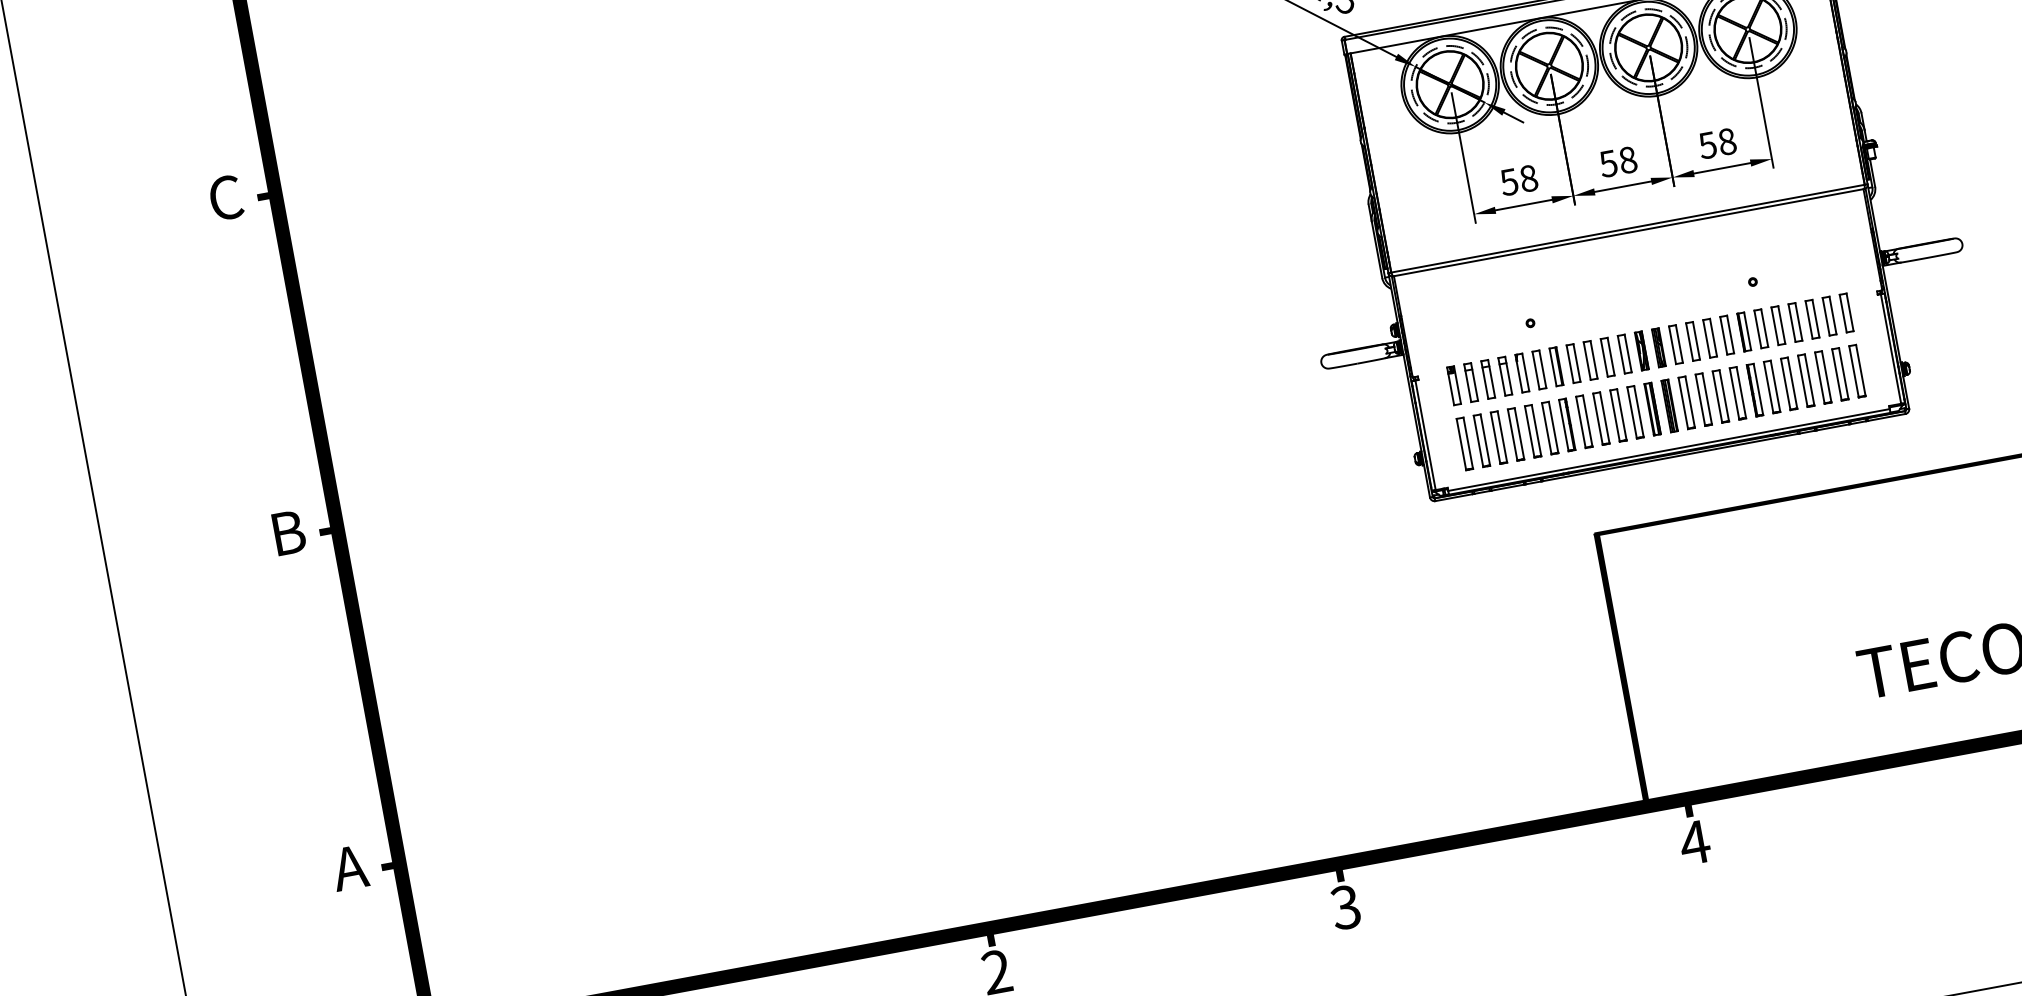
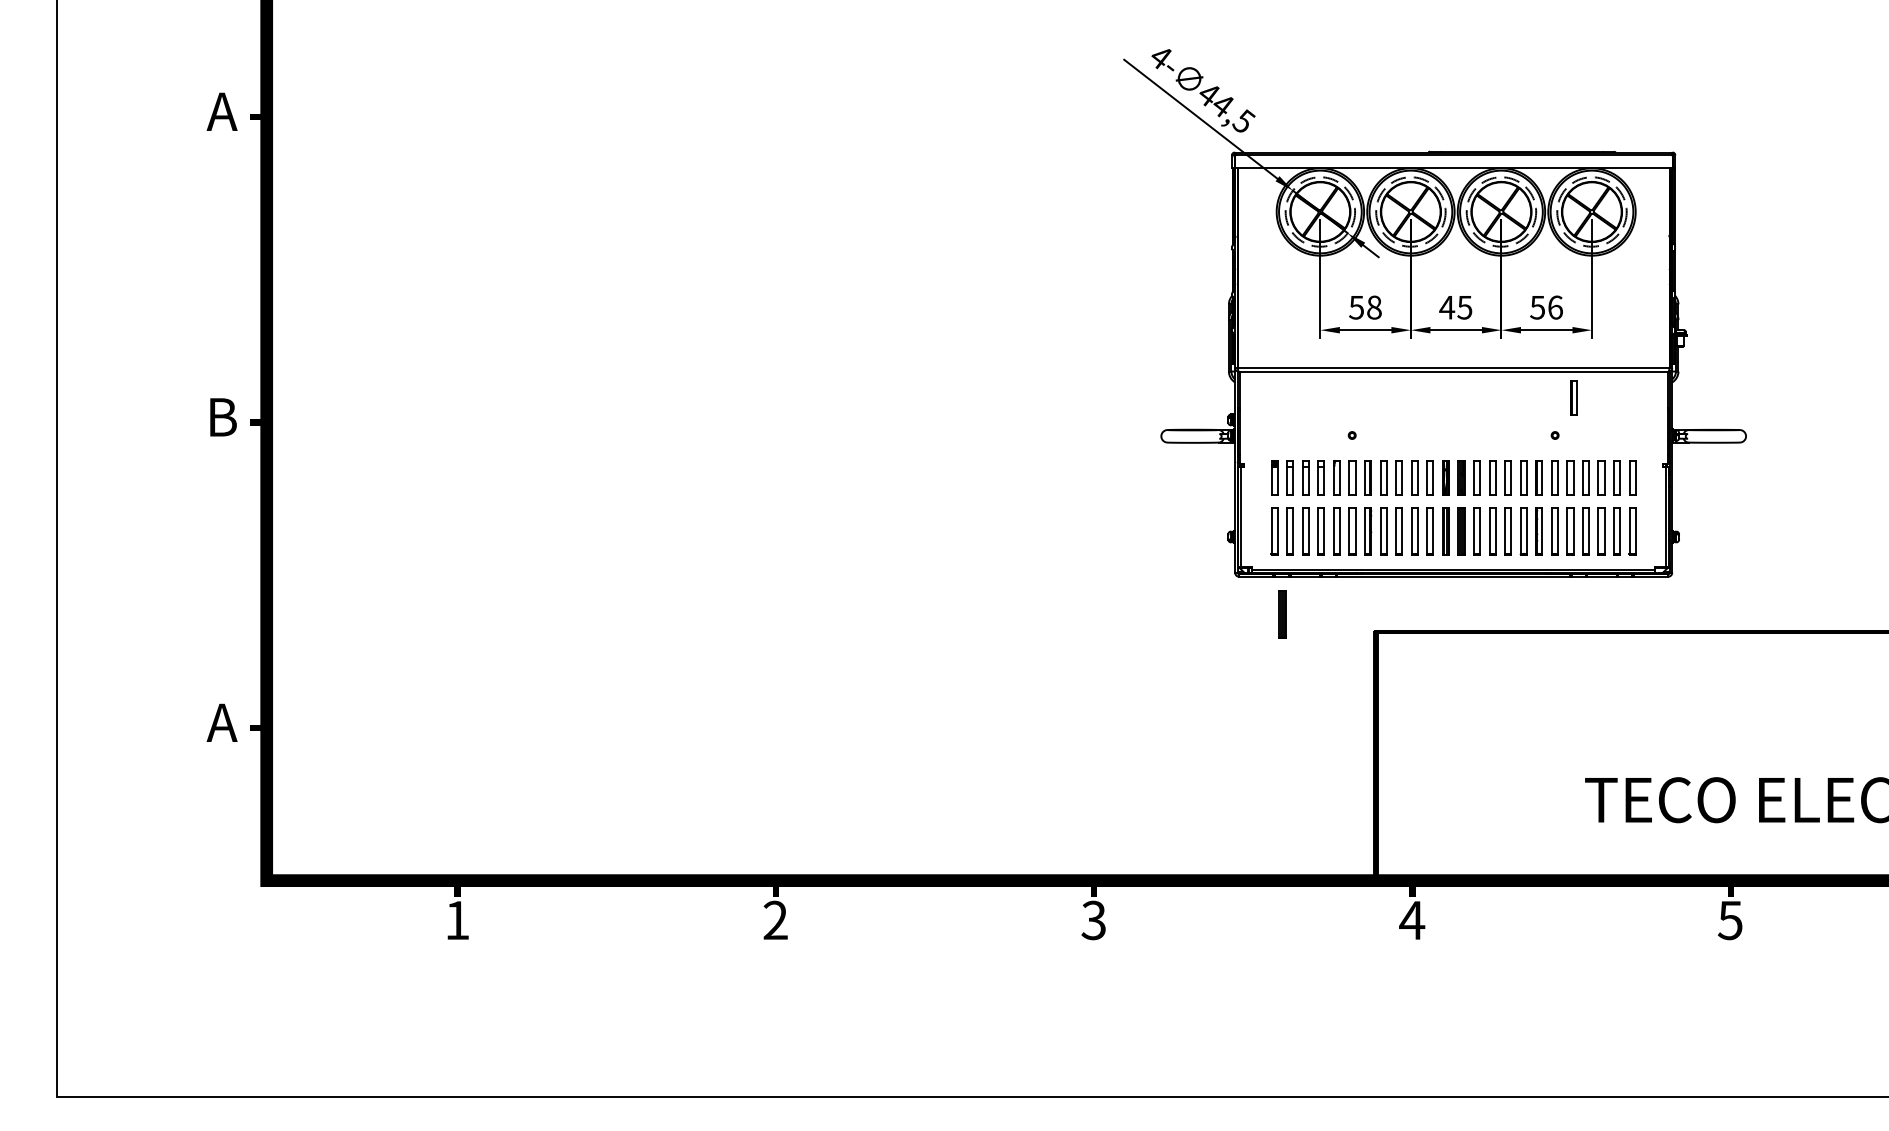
text: (1727, 141) -> (1555, 307), 58 -> 56
text: (1617, 161) -> (1455, 307), 58 -> 45
text: (224, 197) -> (221, 111), C -> A
part: (1765, 236) -> (1573, 397), added
part: (1490, 533) -> (1282, 614), added

